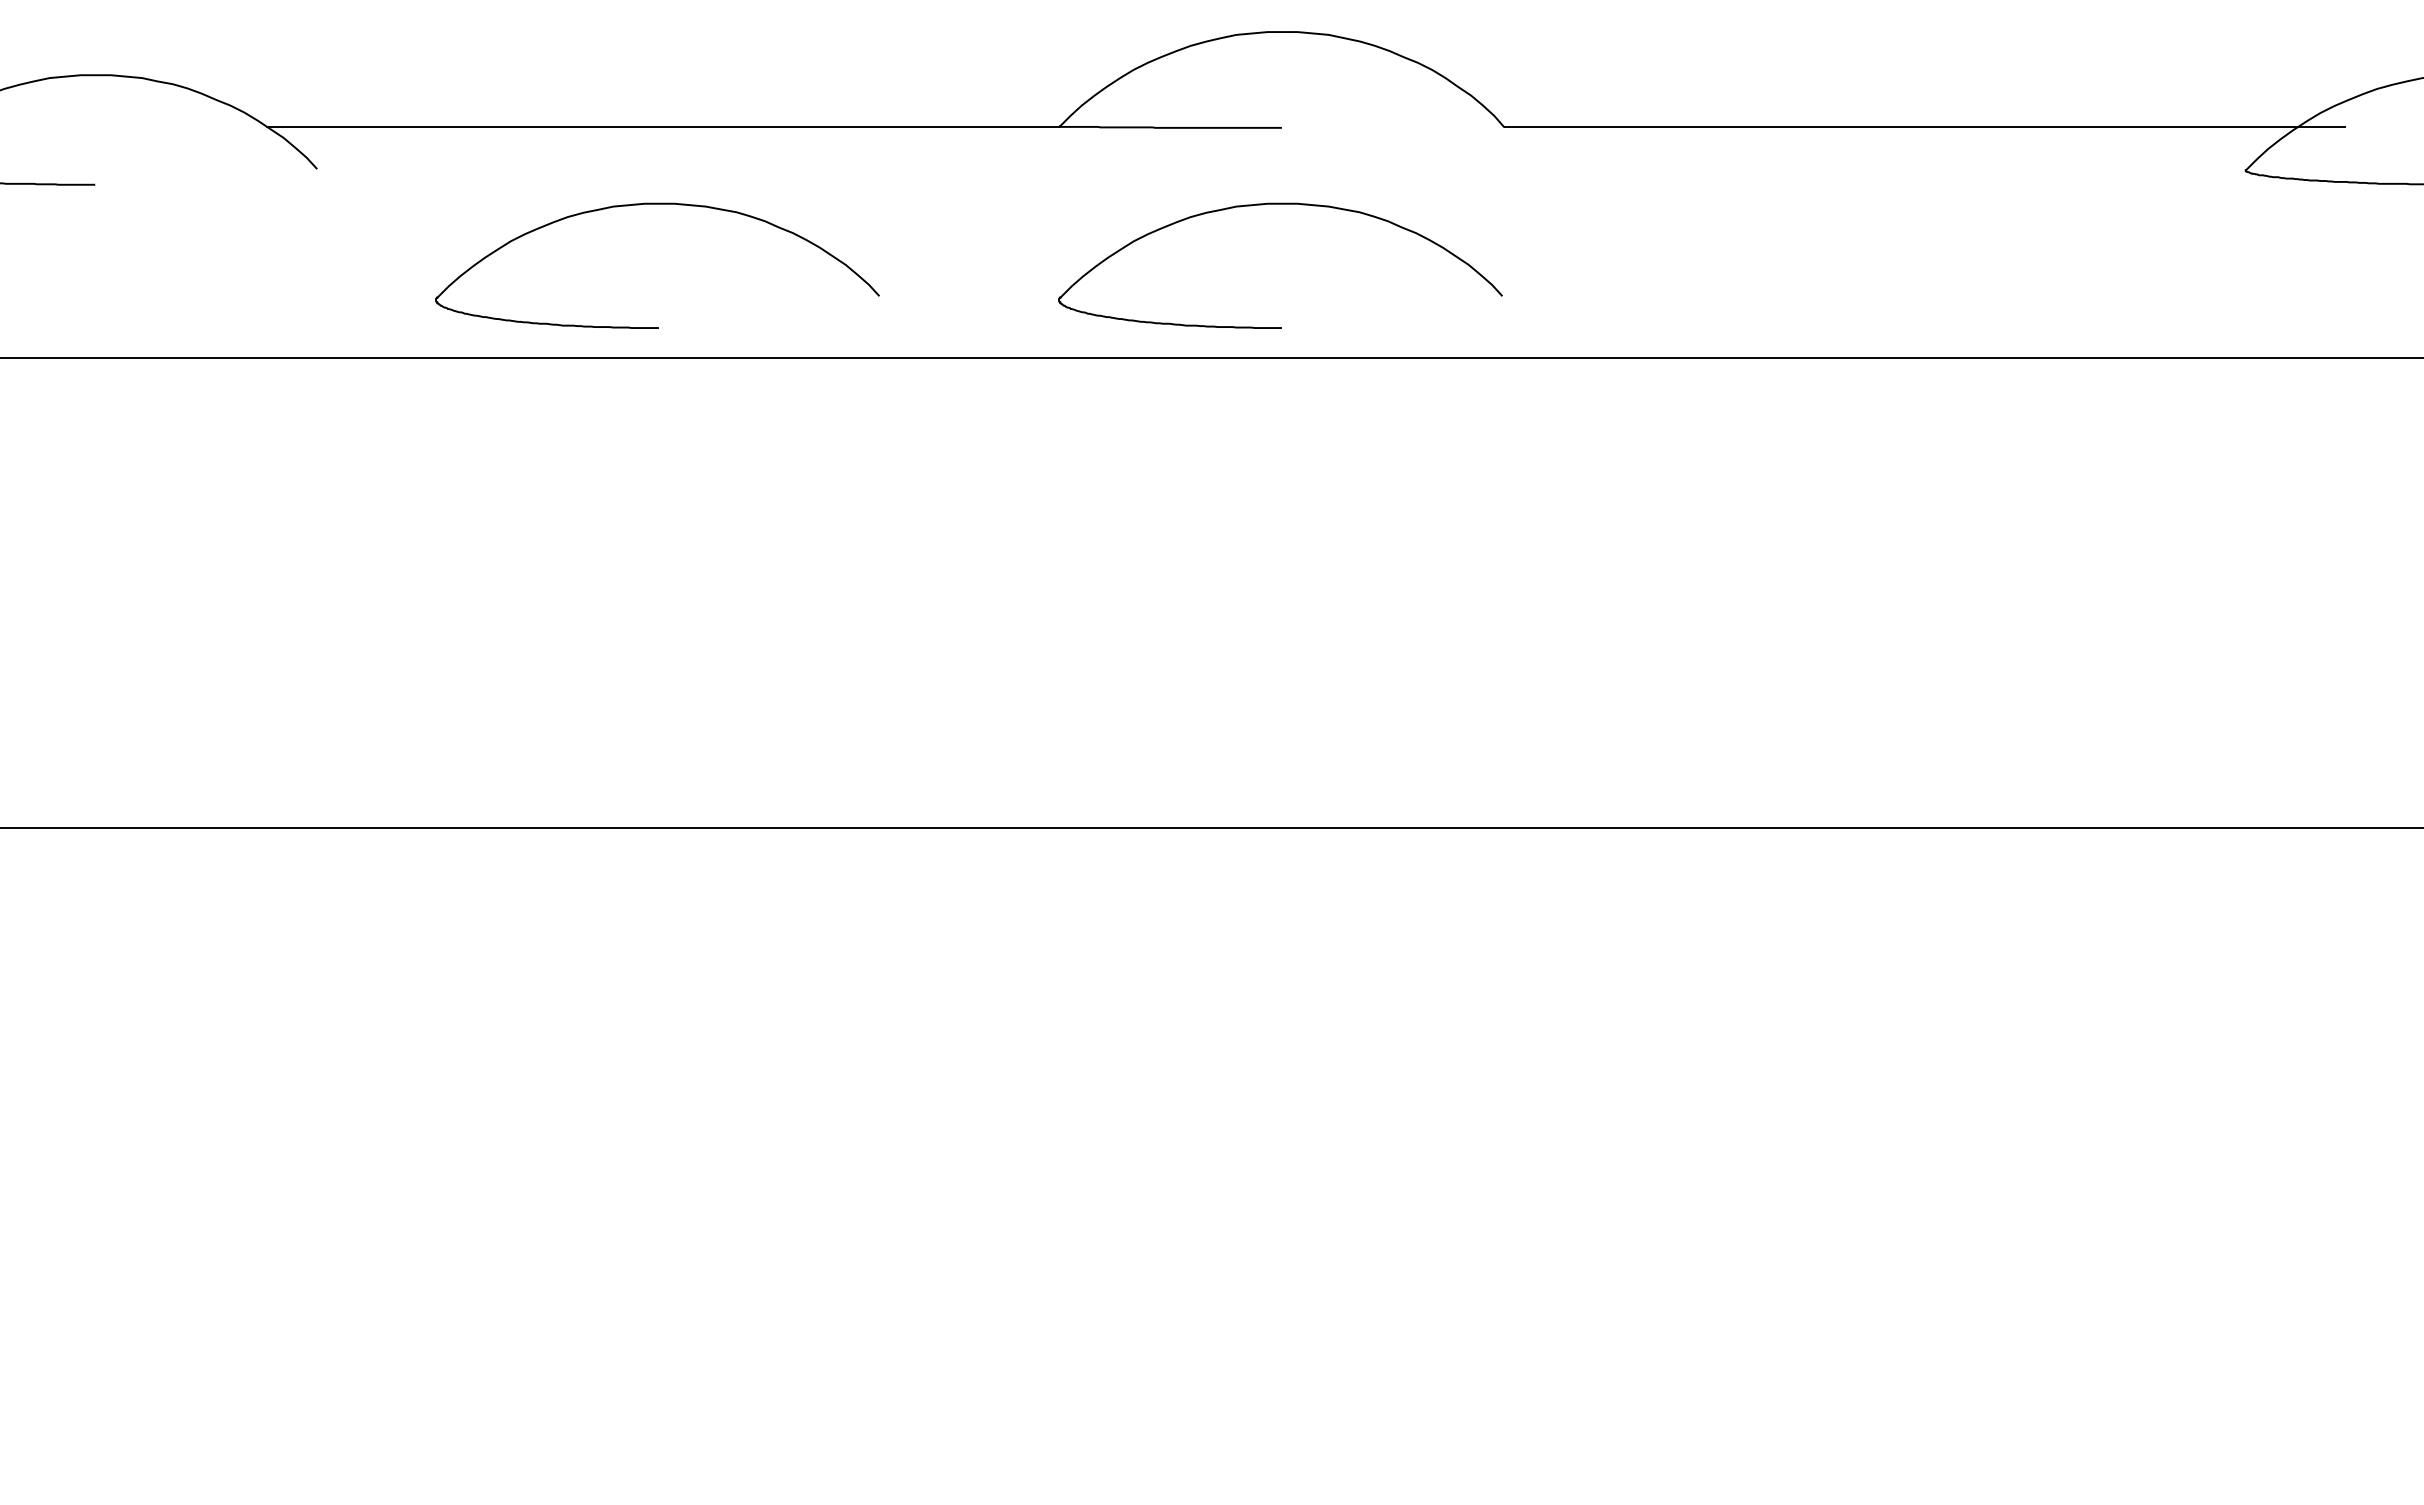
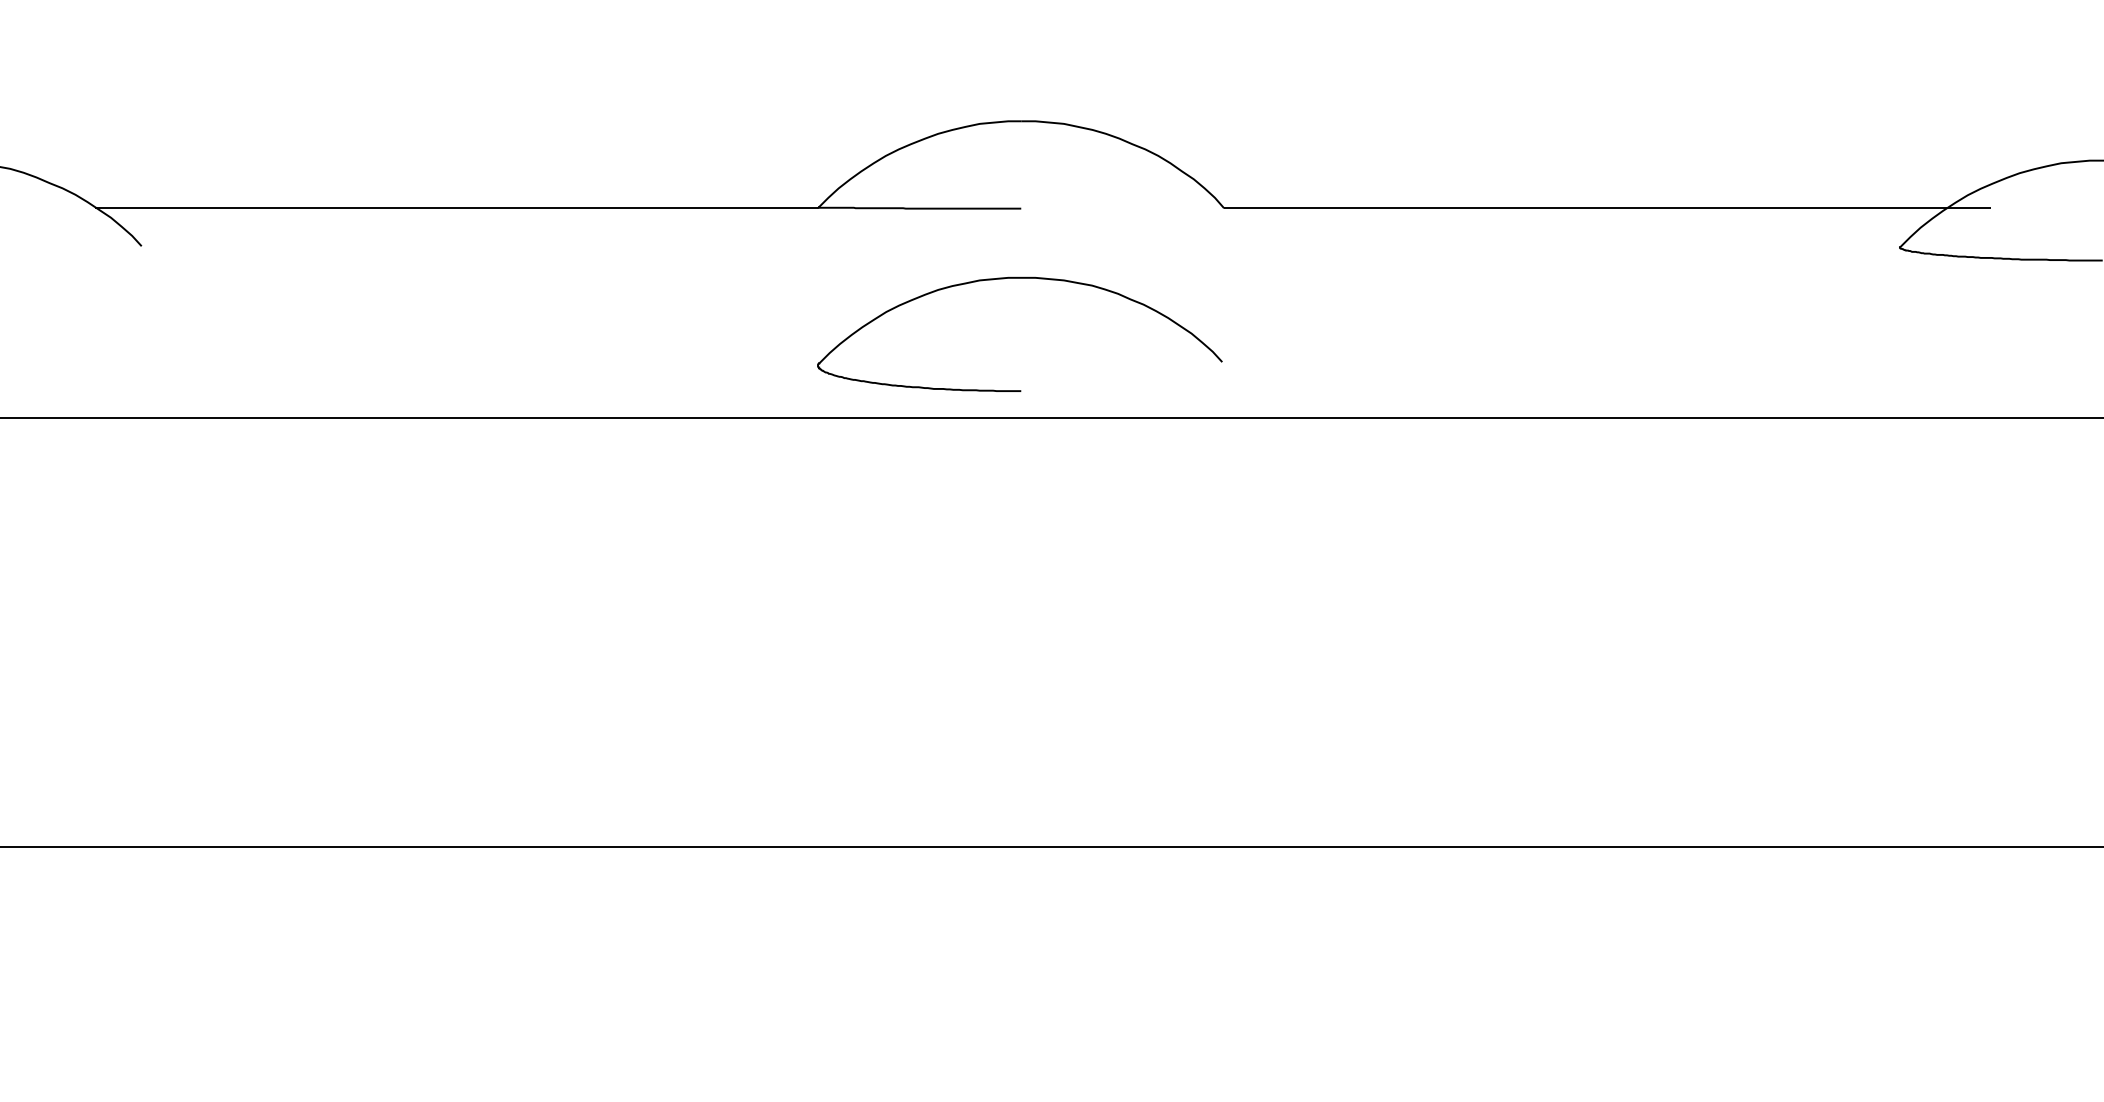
part: (657, 204) -> (451, 278), removed

